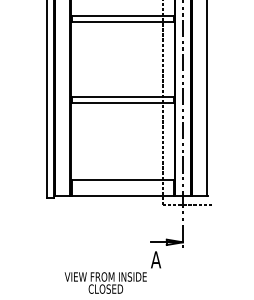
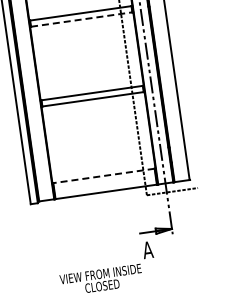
line: (123, 22) -> (82, 19), solid -> dashed
line: (122, 180) -> (103, 176), solid -> dashed

